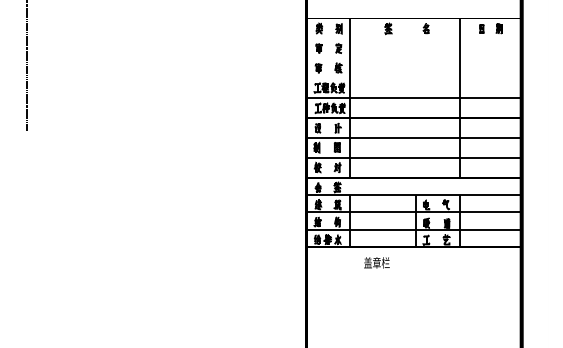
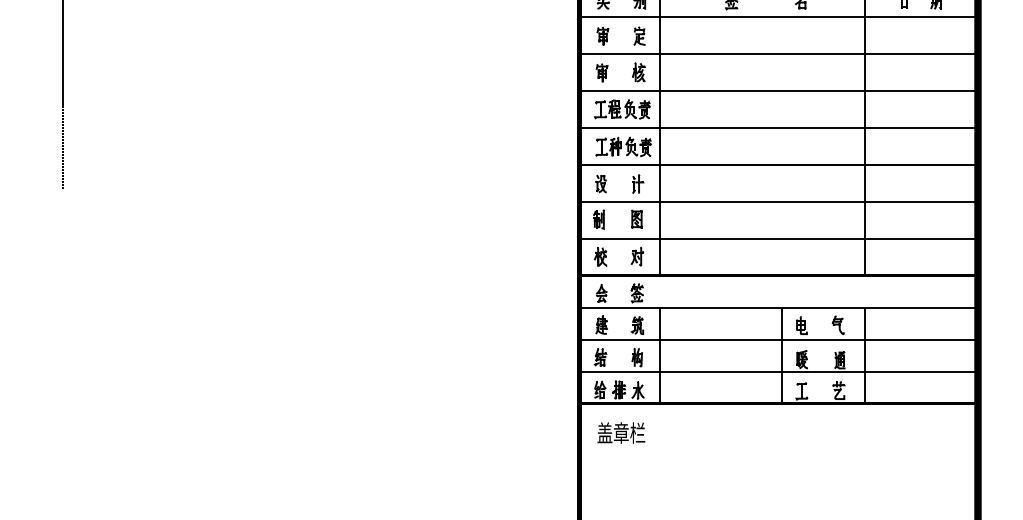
line: (413, 38) -> (777, 17), added
line: (413, 58) -> (777, 54), added
line: (413, 78) -> (777, 91), added
text: (376, 262) -> (620, 432), moved

